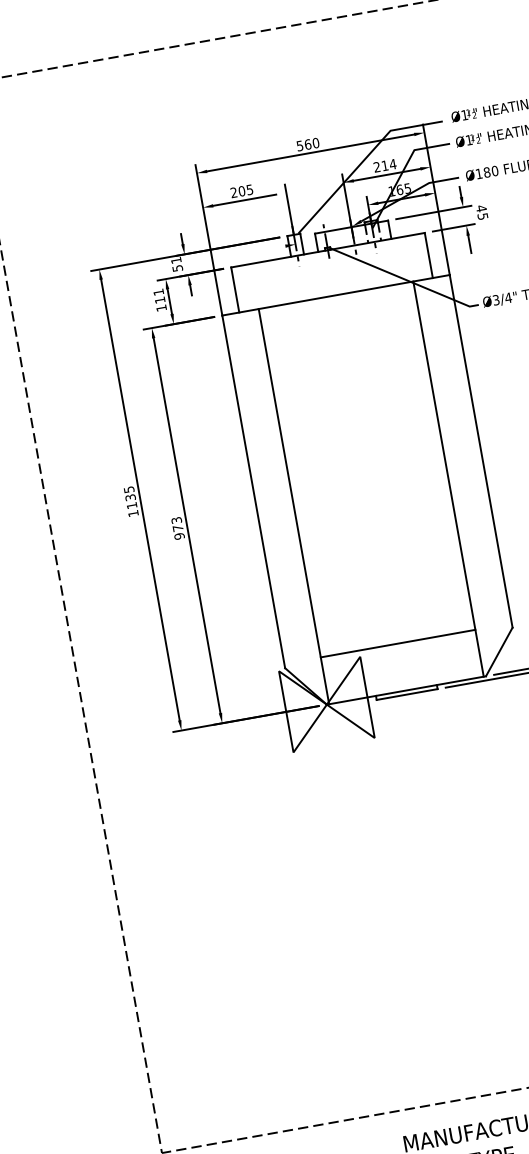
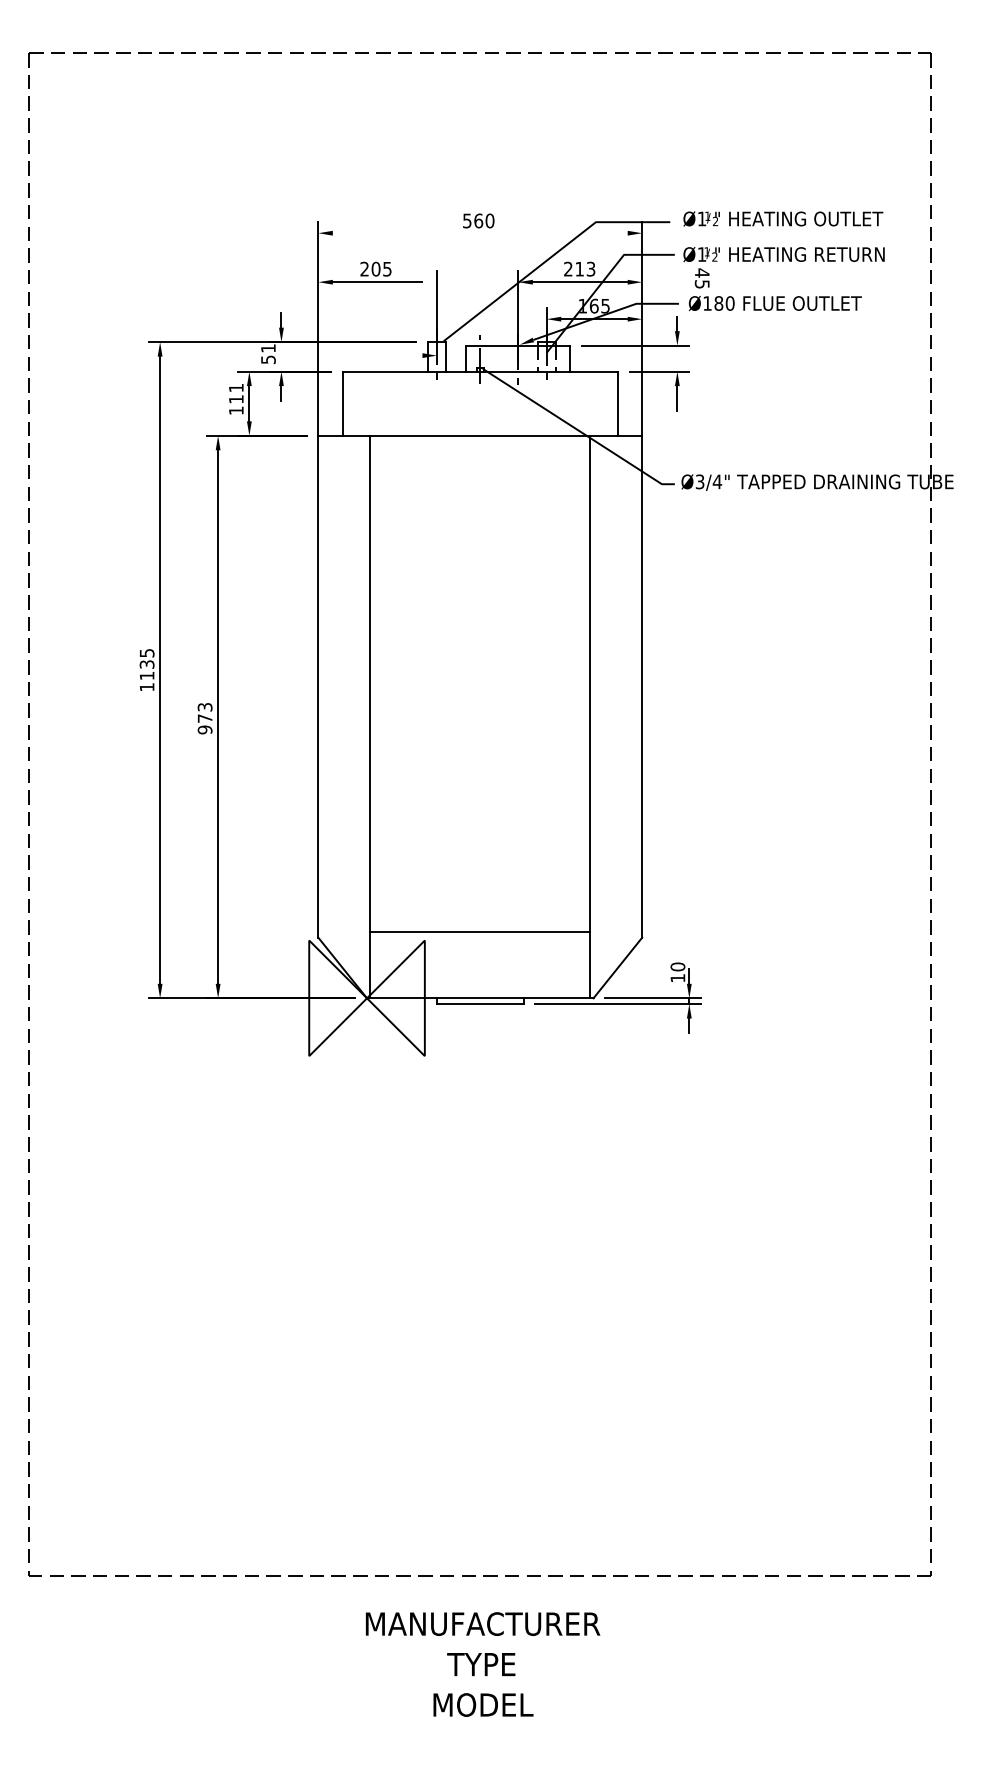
line: (310, 153) -> (479, 233), removed
text: (392, 163) -> (590, 268), 214 -> 213
text: (481, 212) -> (701, 278), moved

